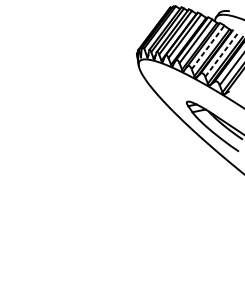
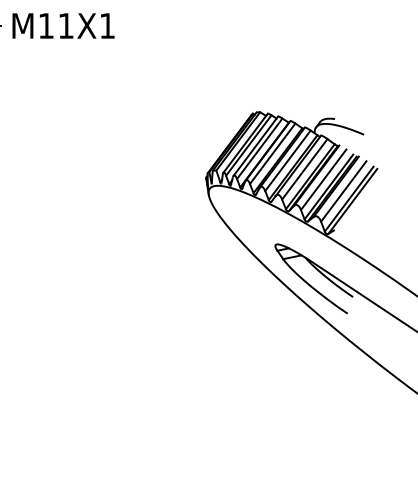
line: (207, 47) -> (304, 169), dashed -> solid
line: (221, 54) -> (323, 179), dashed -> solid

